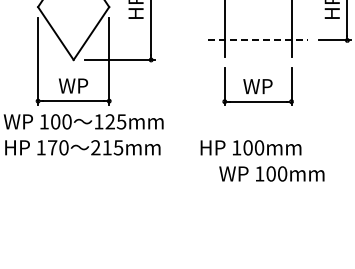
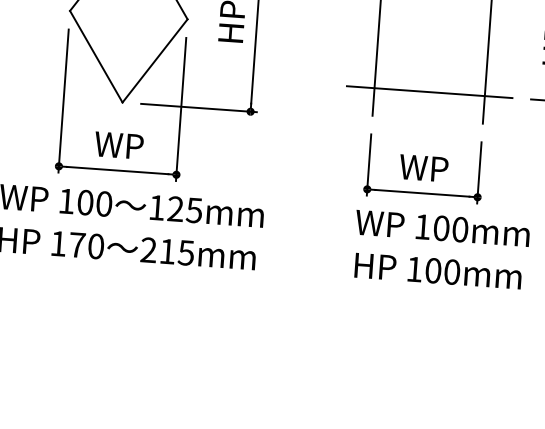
line: (258, 40) -> (430, 92), dashed -> solid
text: (250, 147) -> (437, 270), moved
text: (271, 173) -> (442, 227), moved

